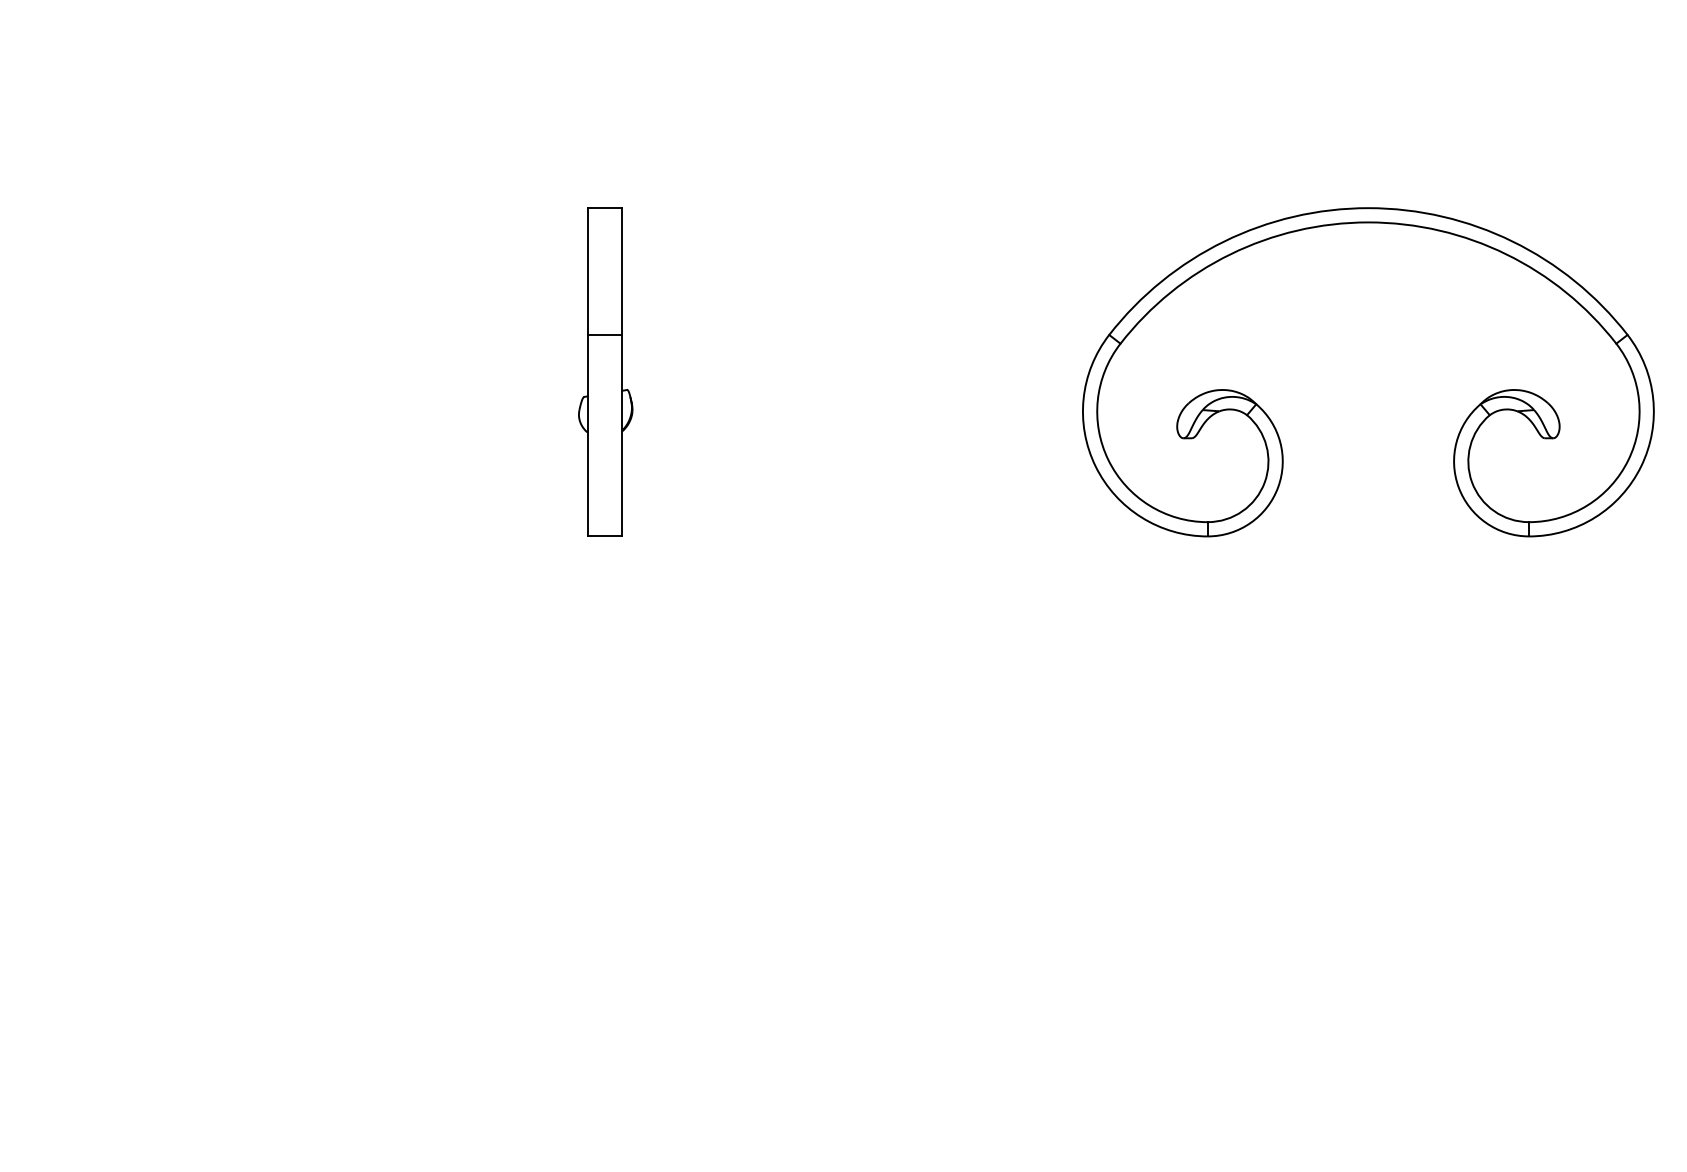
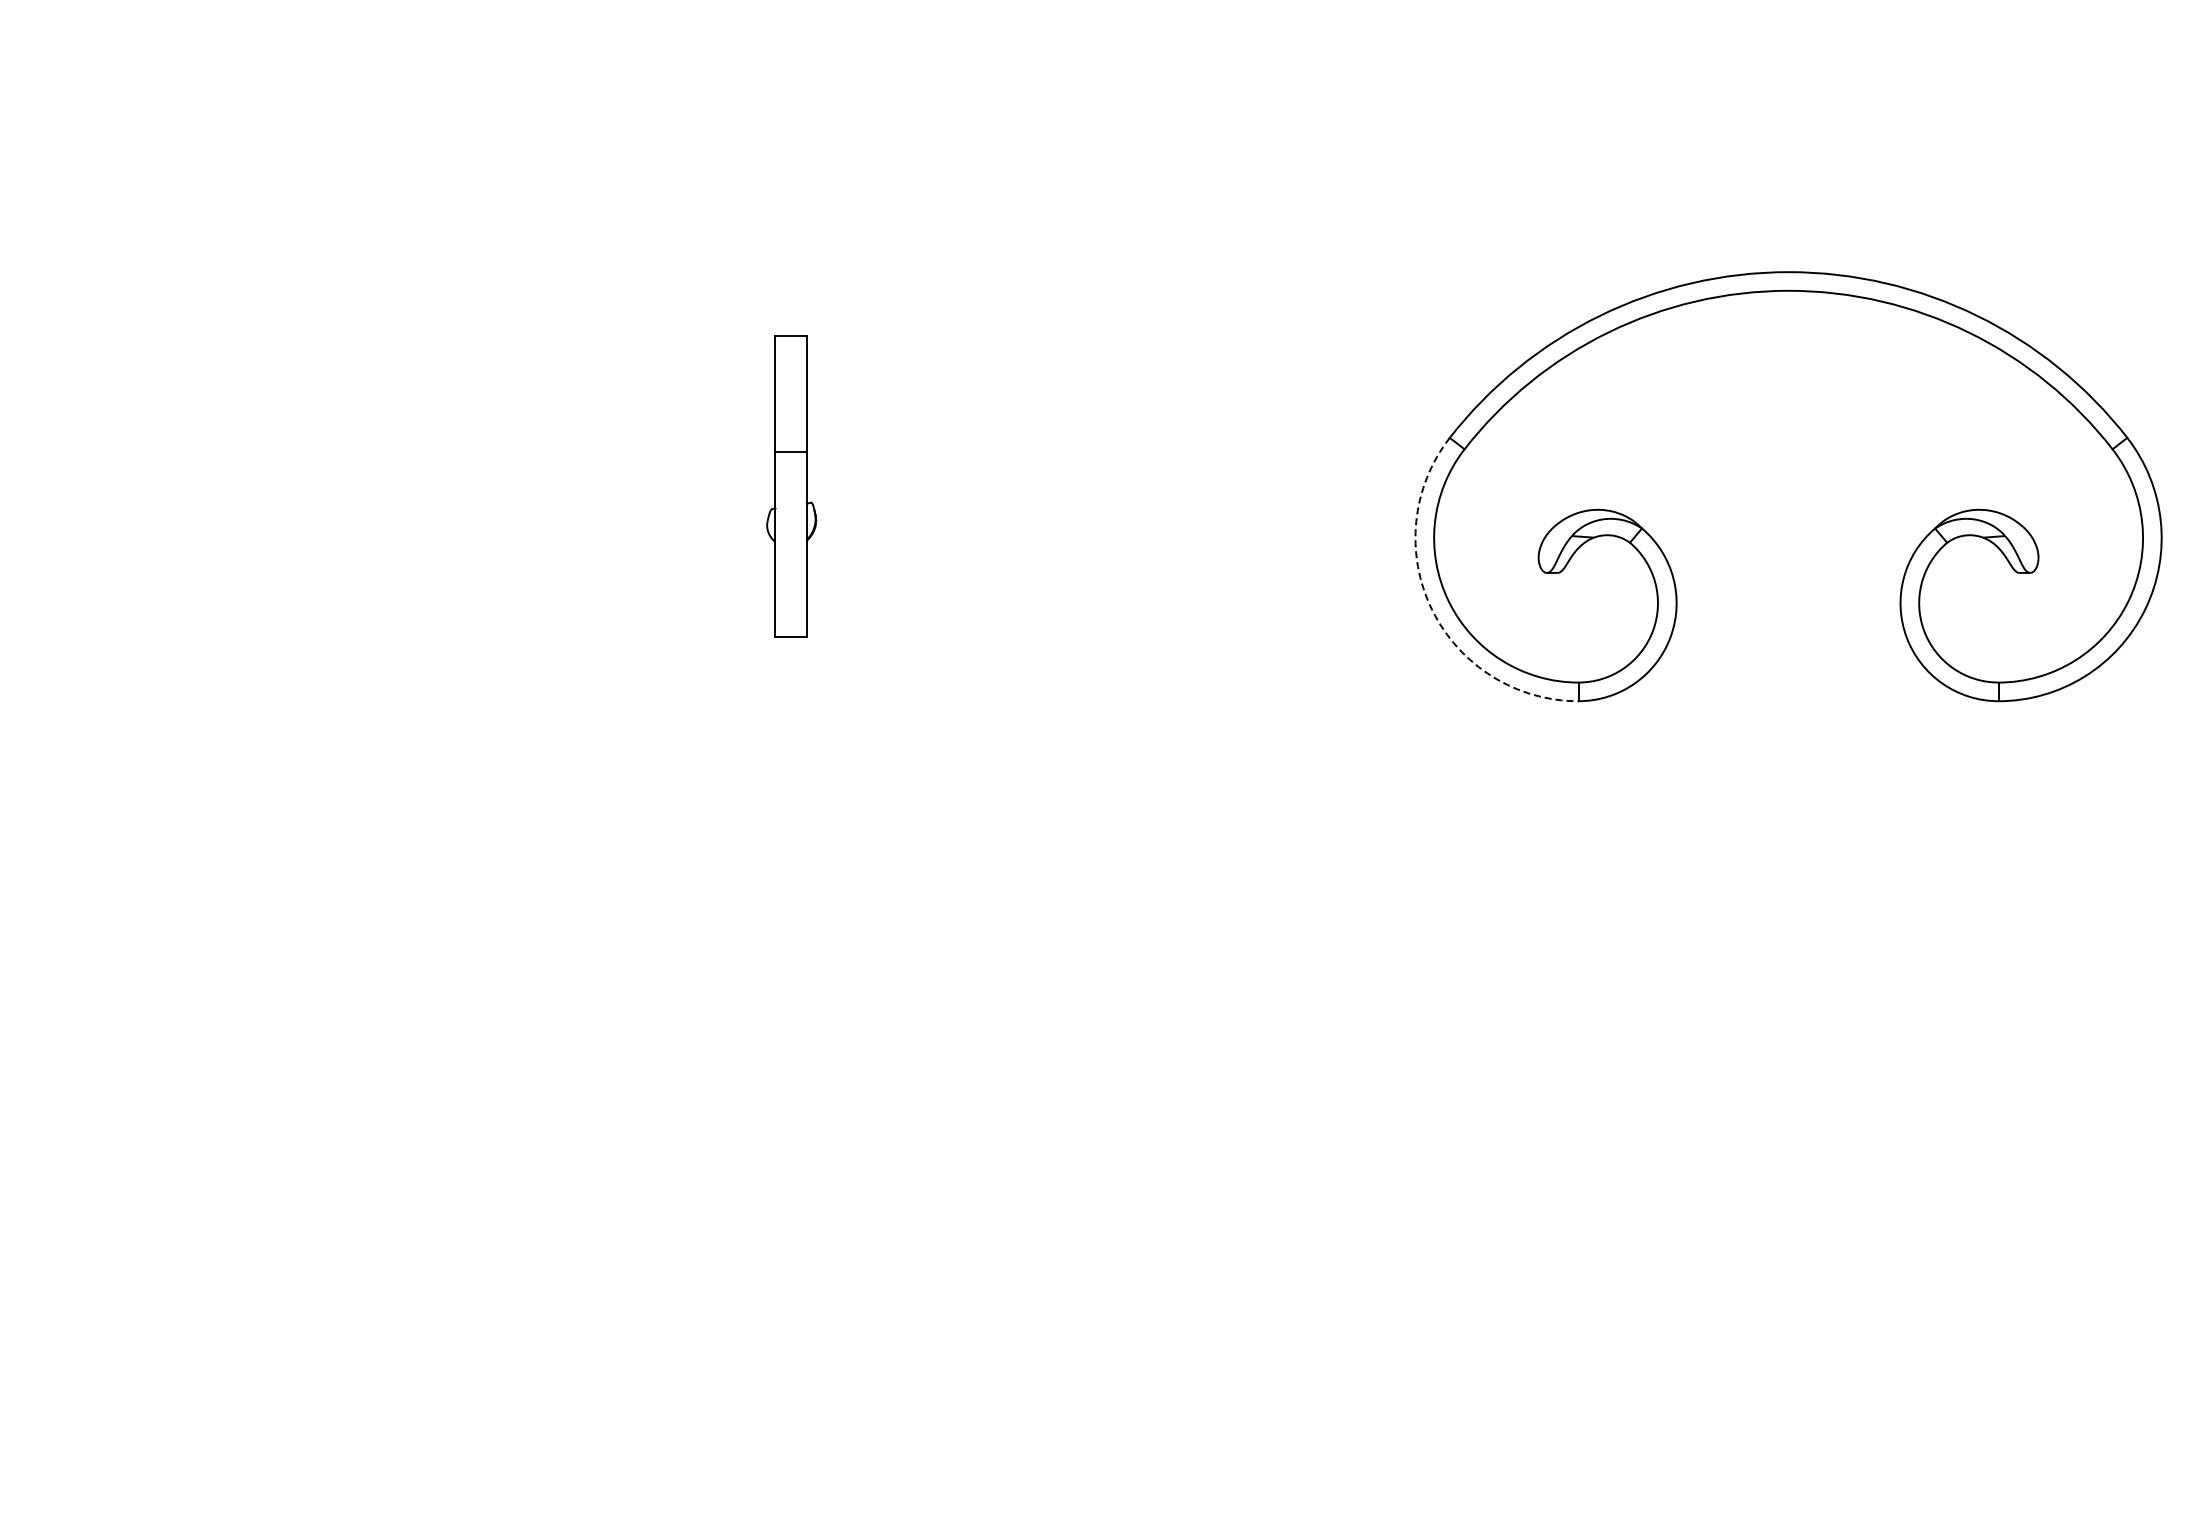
part: (605, 372) -> (791, 486), size x0.7
arc: (1095, 466) -> (1432, 609), solid -> dashed

